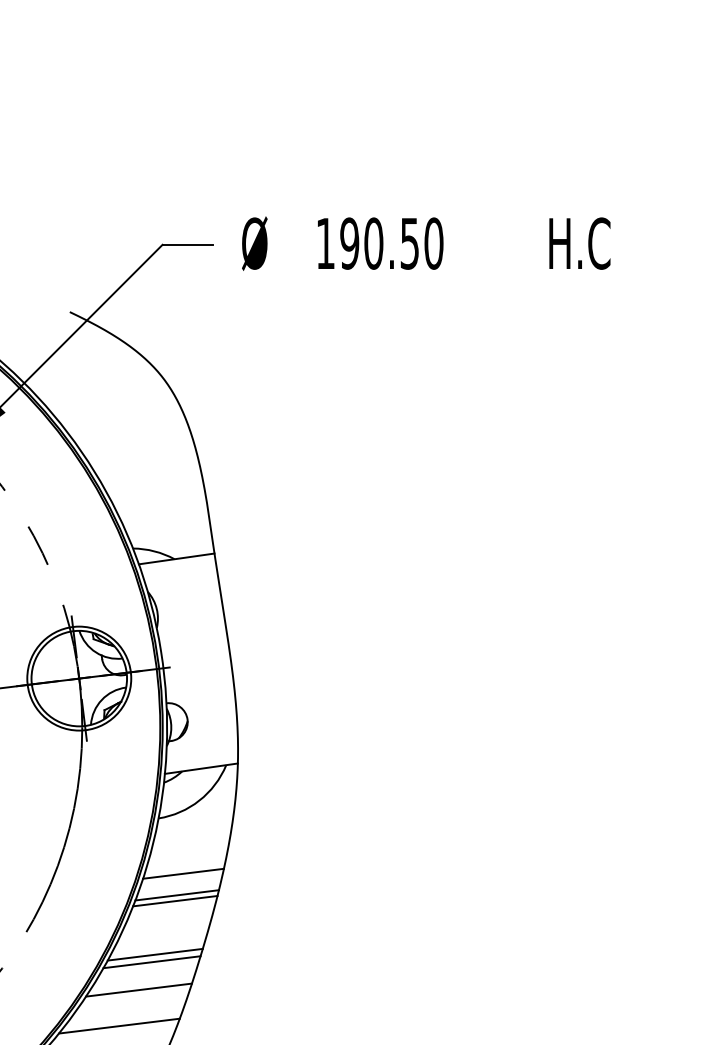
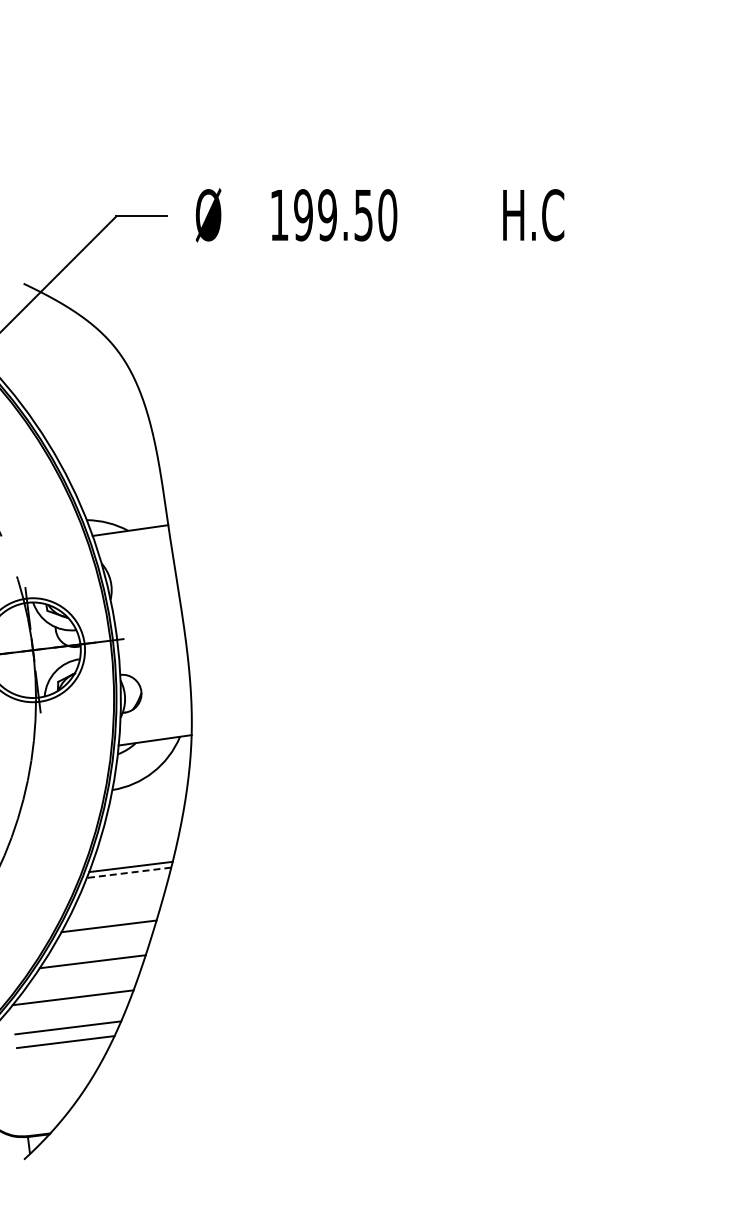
text: (373, 243) -> (327, 215), 190.50 -> 199.50
line: (182, 873) -> (136, 845), removed
line: (175, 900) -> (129, 872), solid -> dashed
line: (151, 961) -> (105, 933), removed

